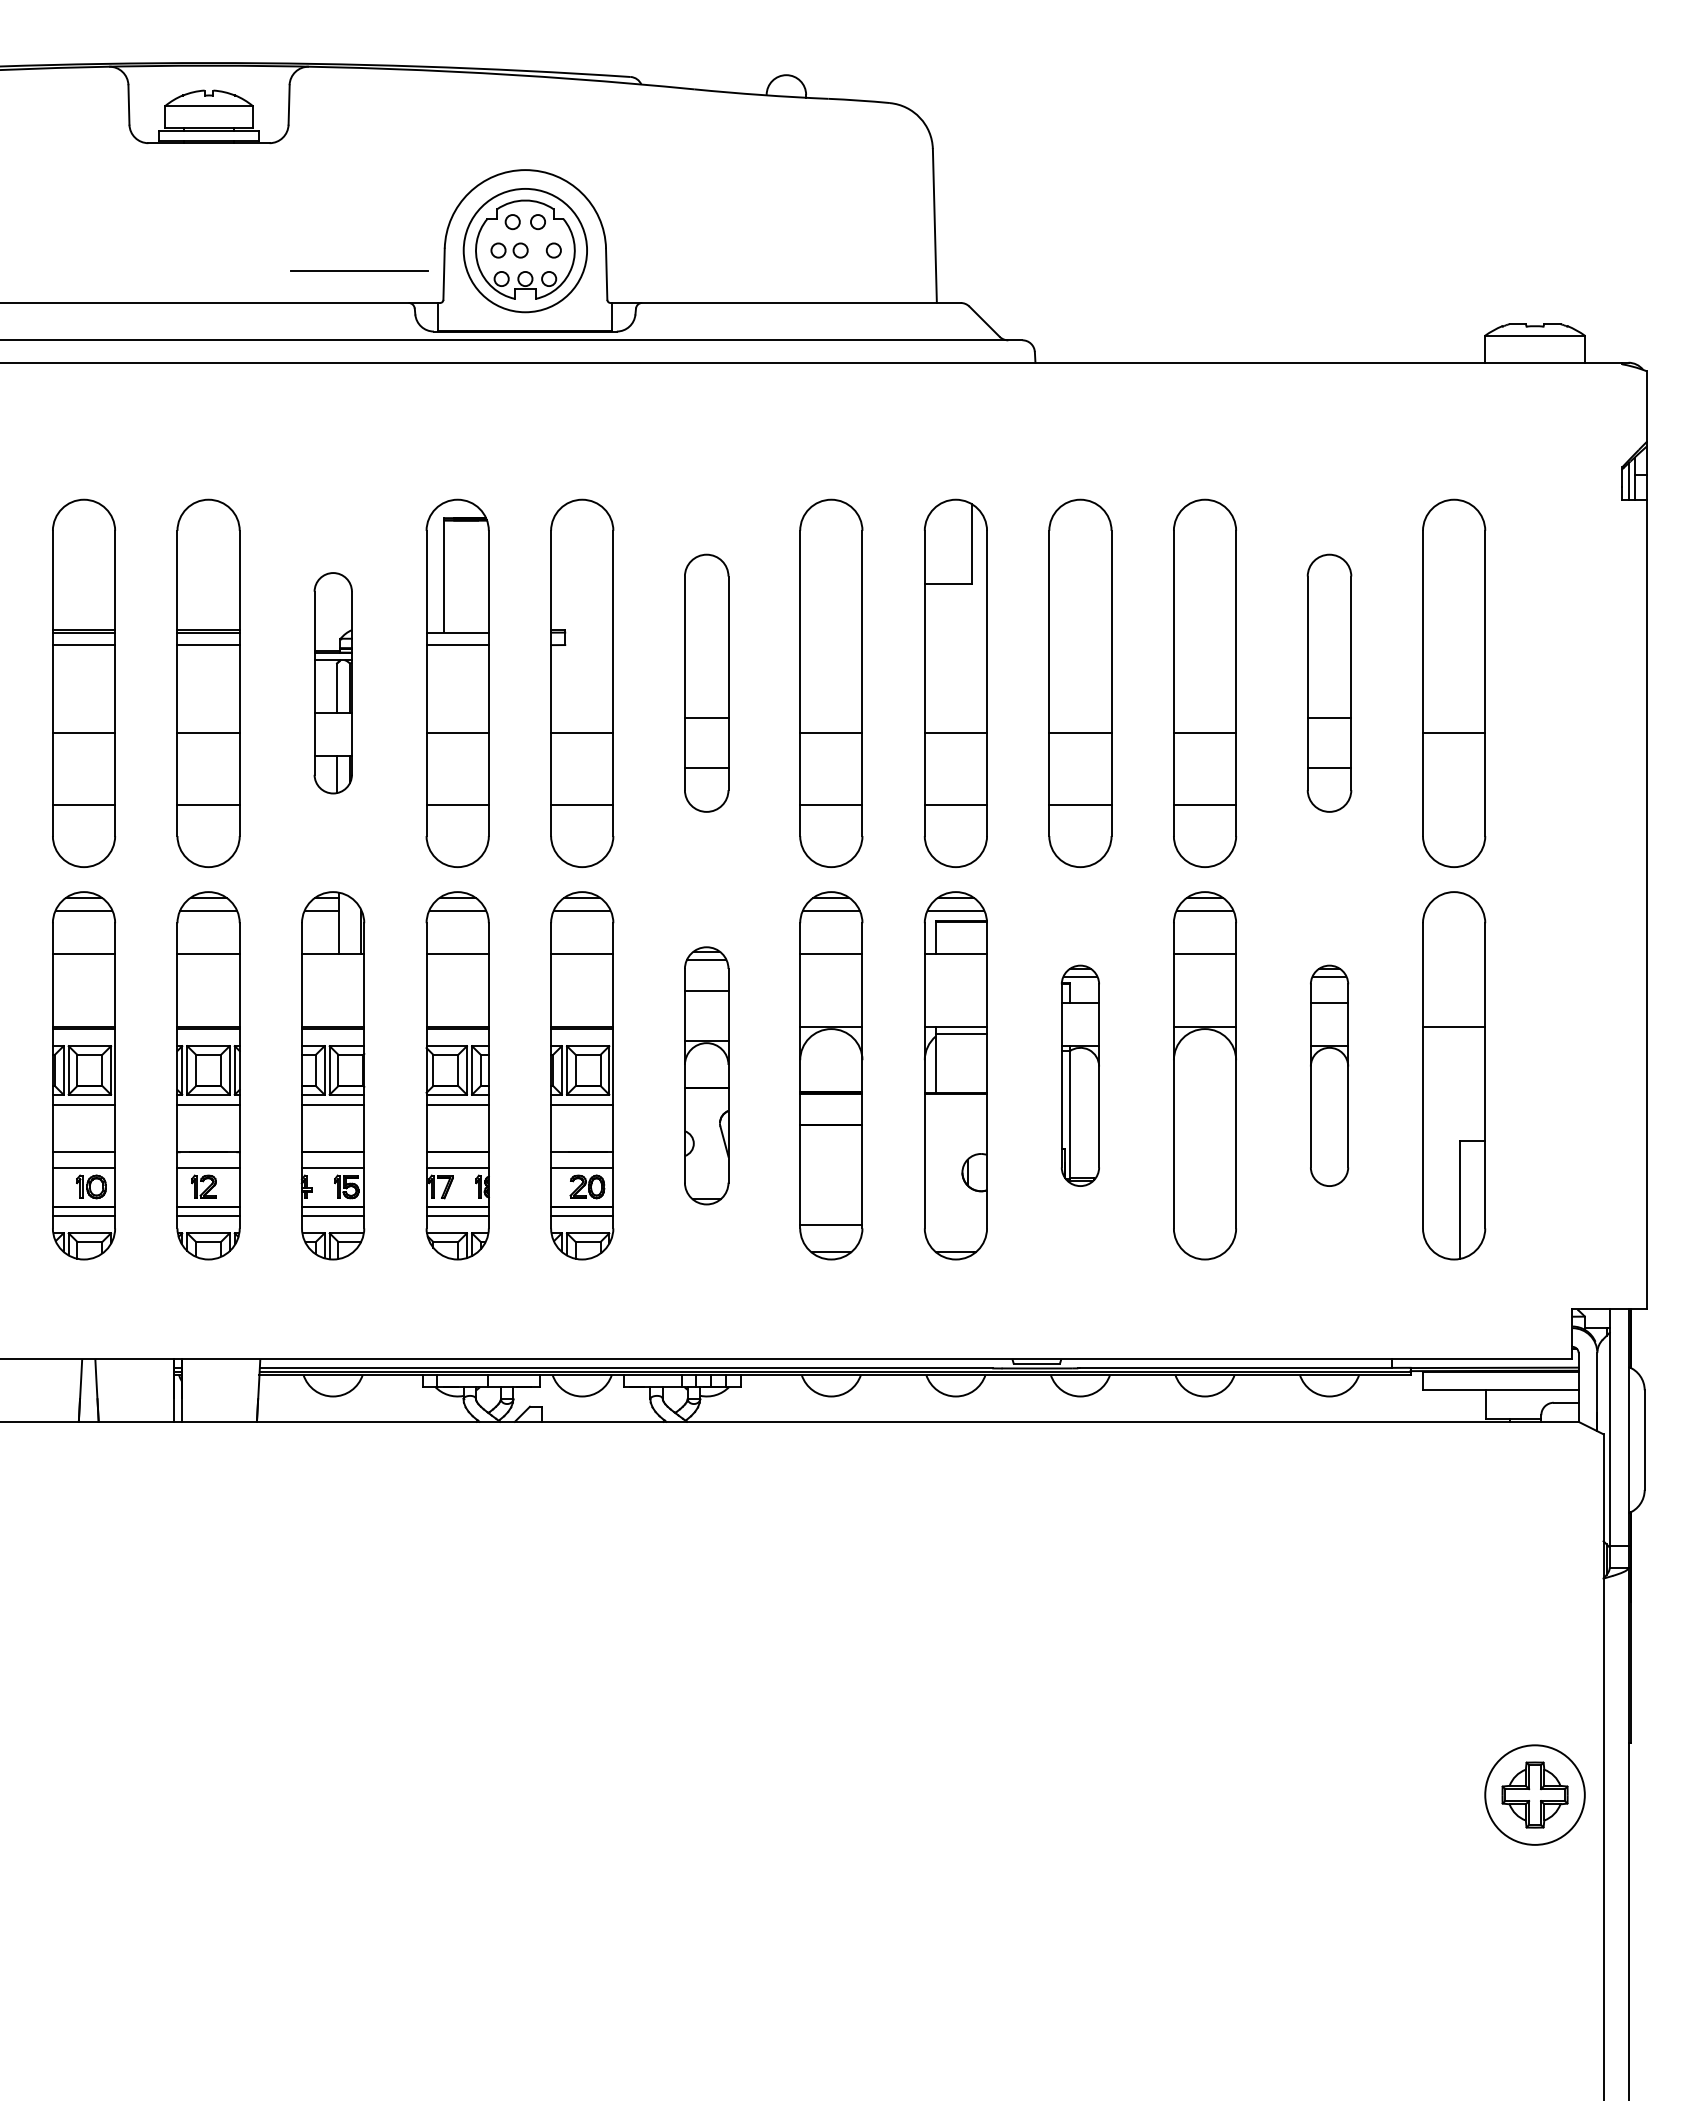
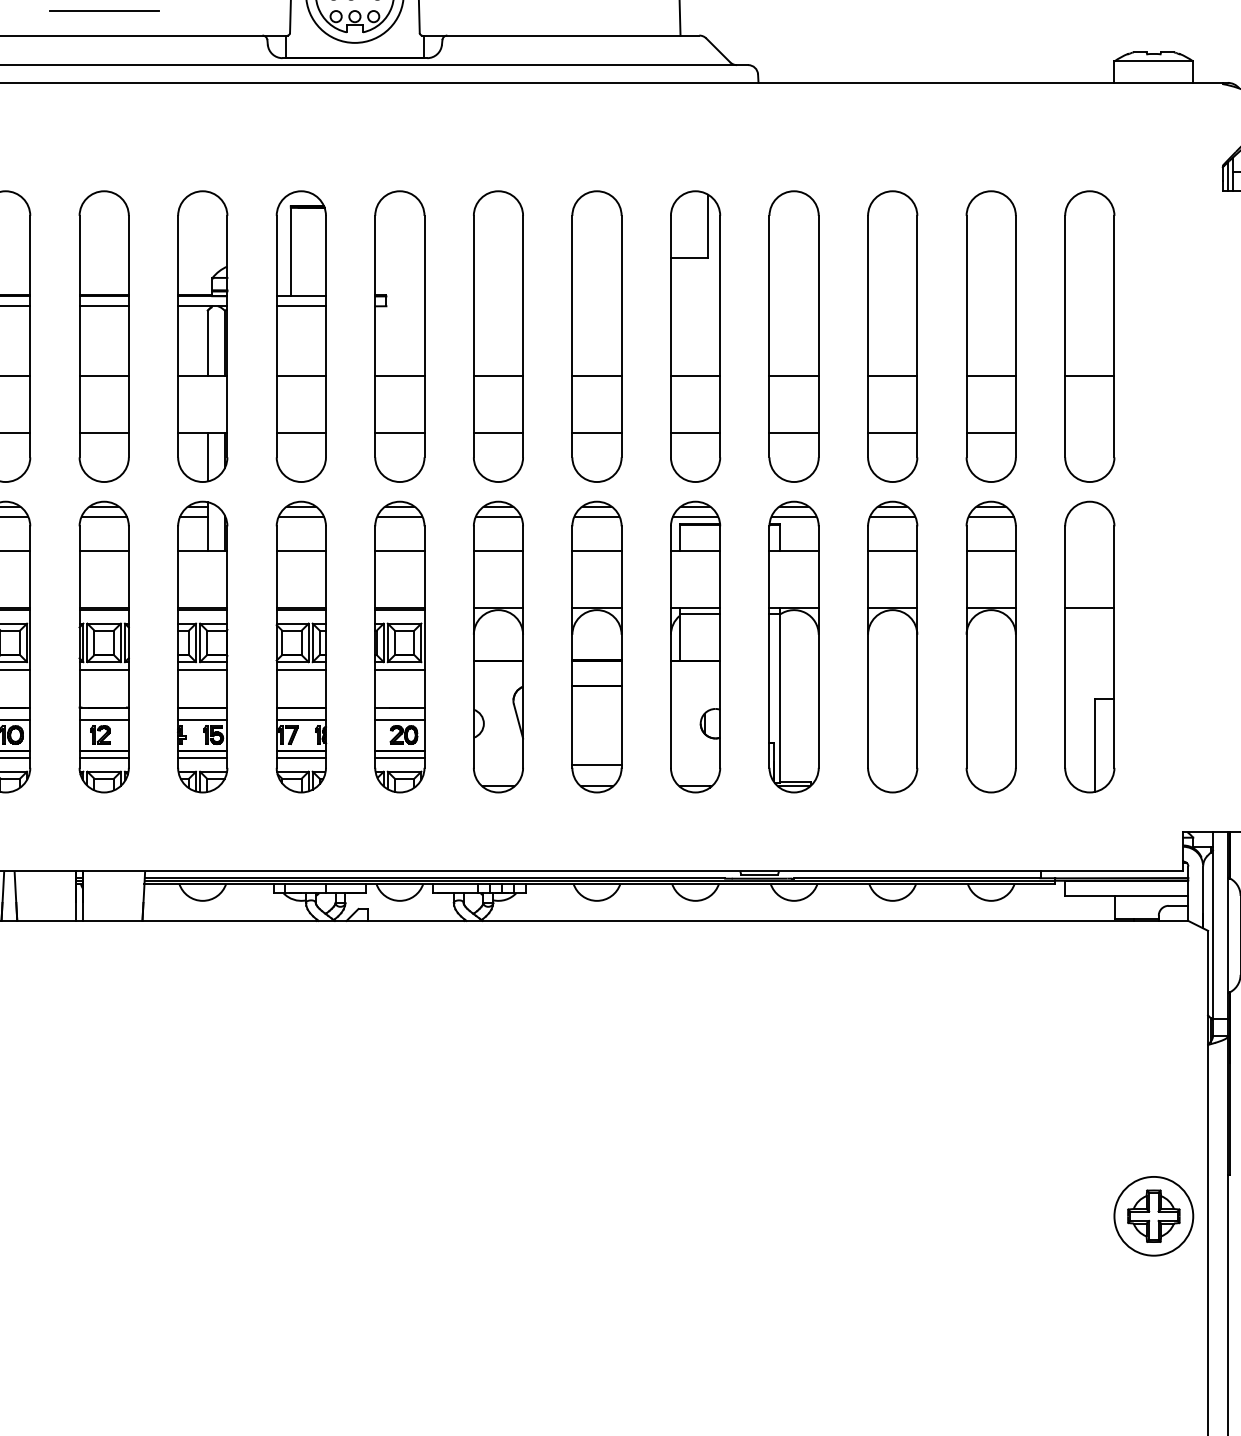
line: (359, 270) -> (104, 9), moved
part: (333, 682) -> (203, 335), size x1.67
part: (706, 682) -> (498, 335), size x1.43
part: (1329, 682) -> (991, 335), size x1.43
part: (706, 1075) -> (498, 646), size x1.43
part: (1080, 1075) -> (794, 646), size x1.67
part: (1329, 1075) -> (991, 646), size x1.67

